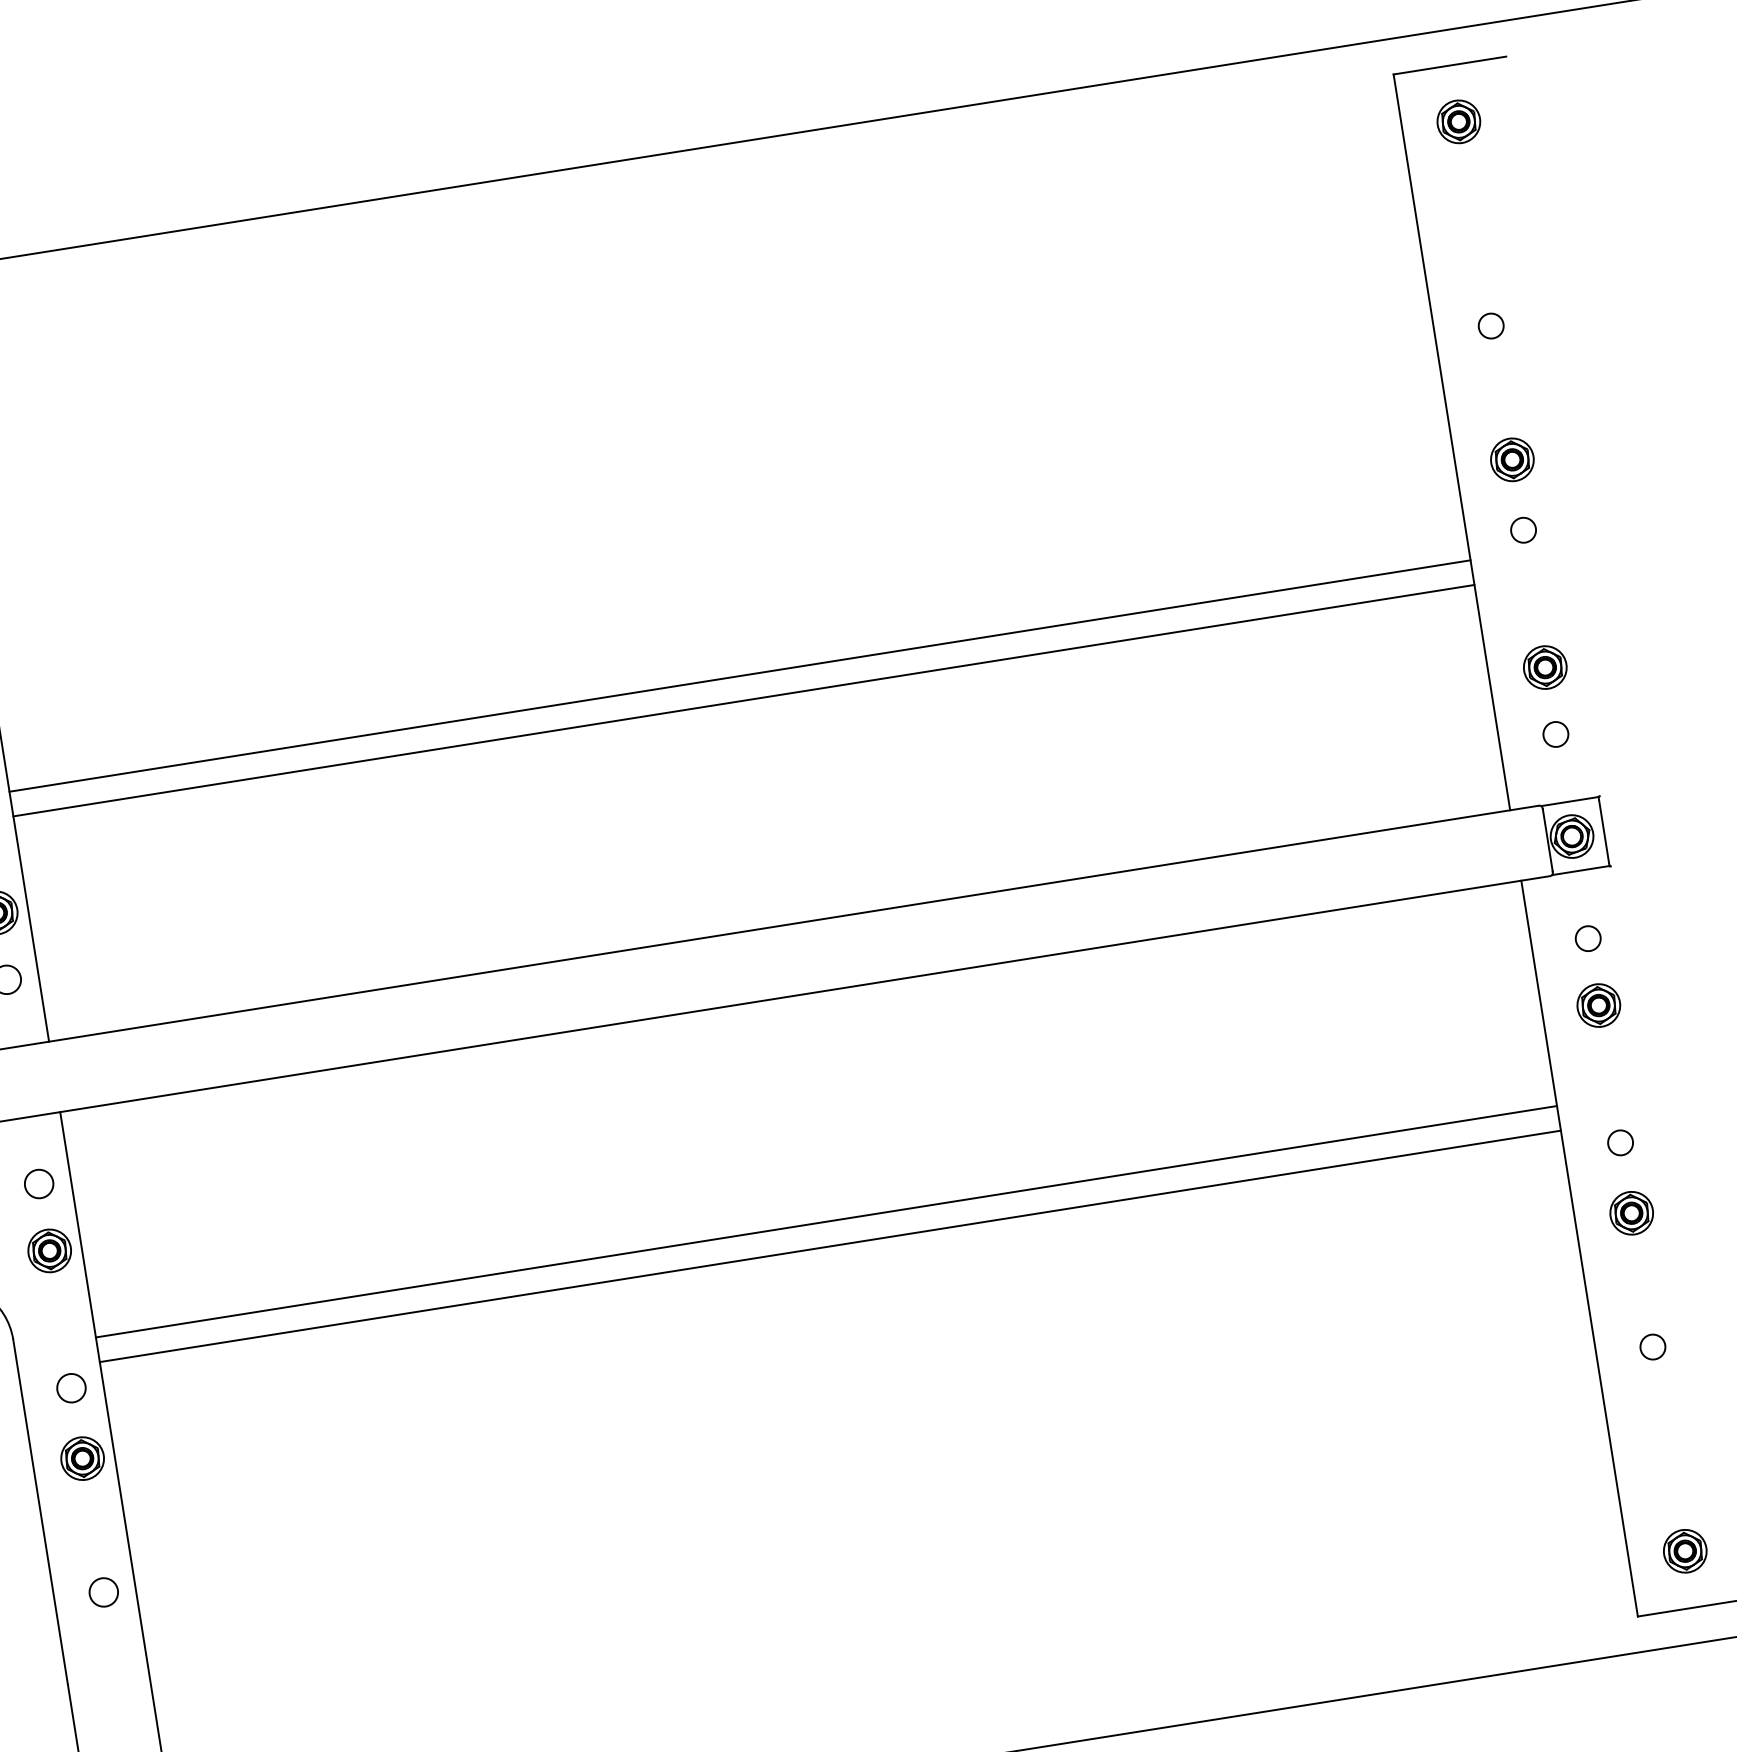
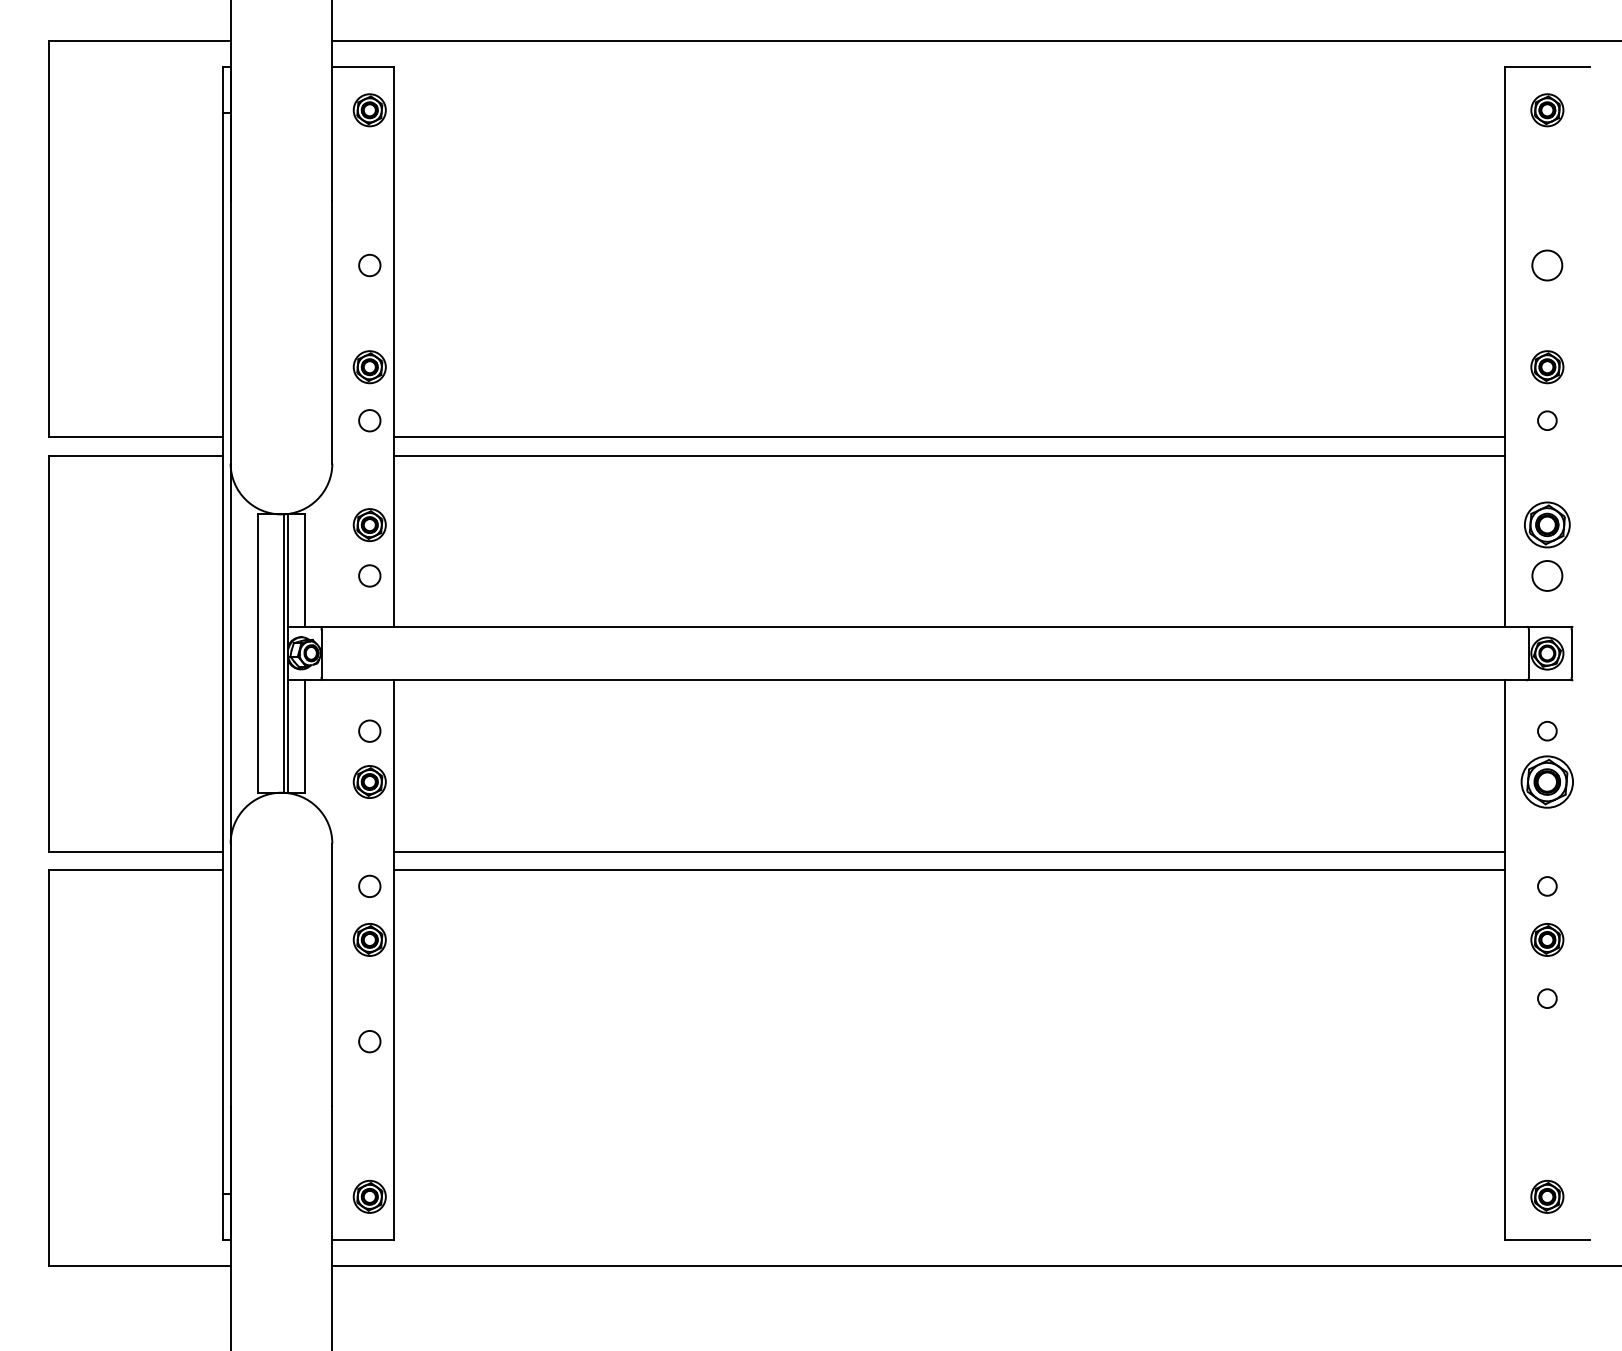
circle: (1491, 326) -> (1547, 265), size x1.6
part: (1545, 668) -> (1547, 525), size x1.4
circle: (1555, 733) -> (1547, 575), size x1.6
part: (1598, 1004) -> (1547, 781), size x1.6
circle: (1653, 1346) -> (1547, 998), moved

